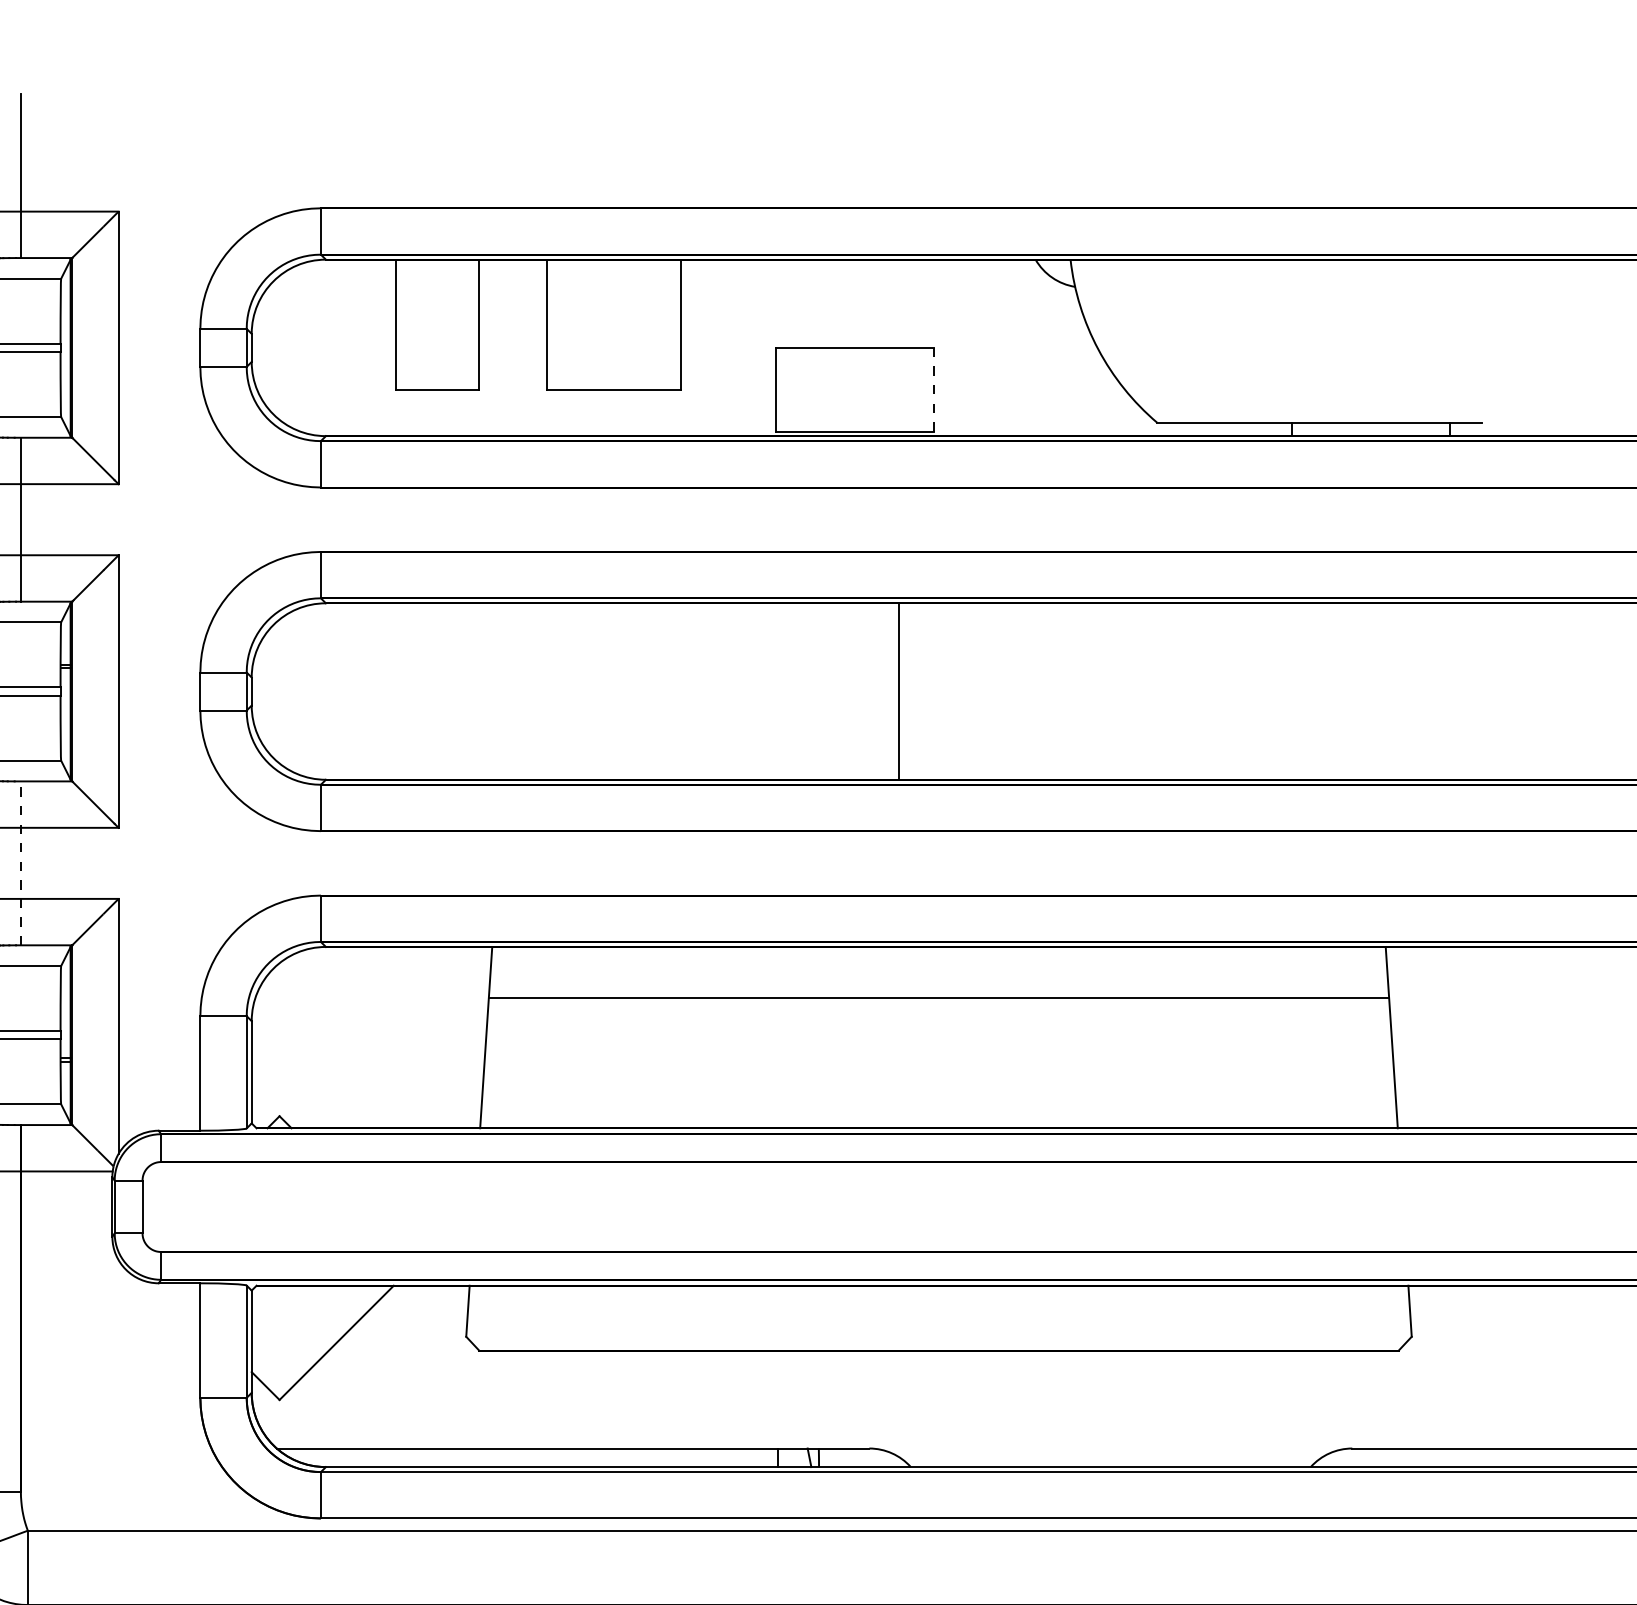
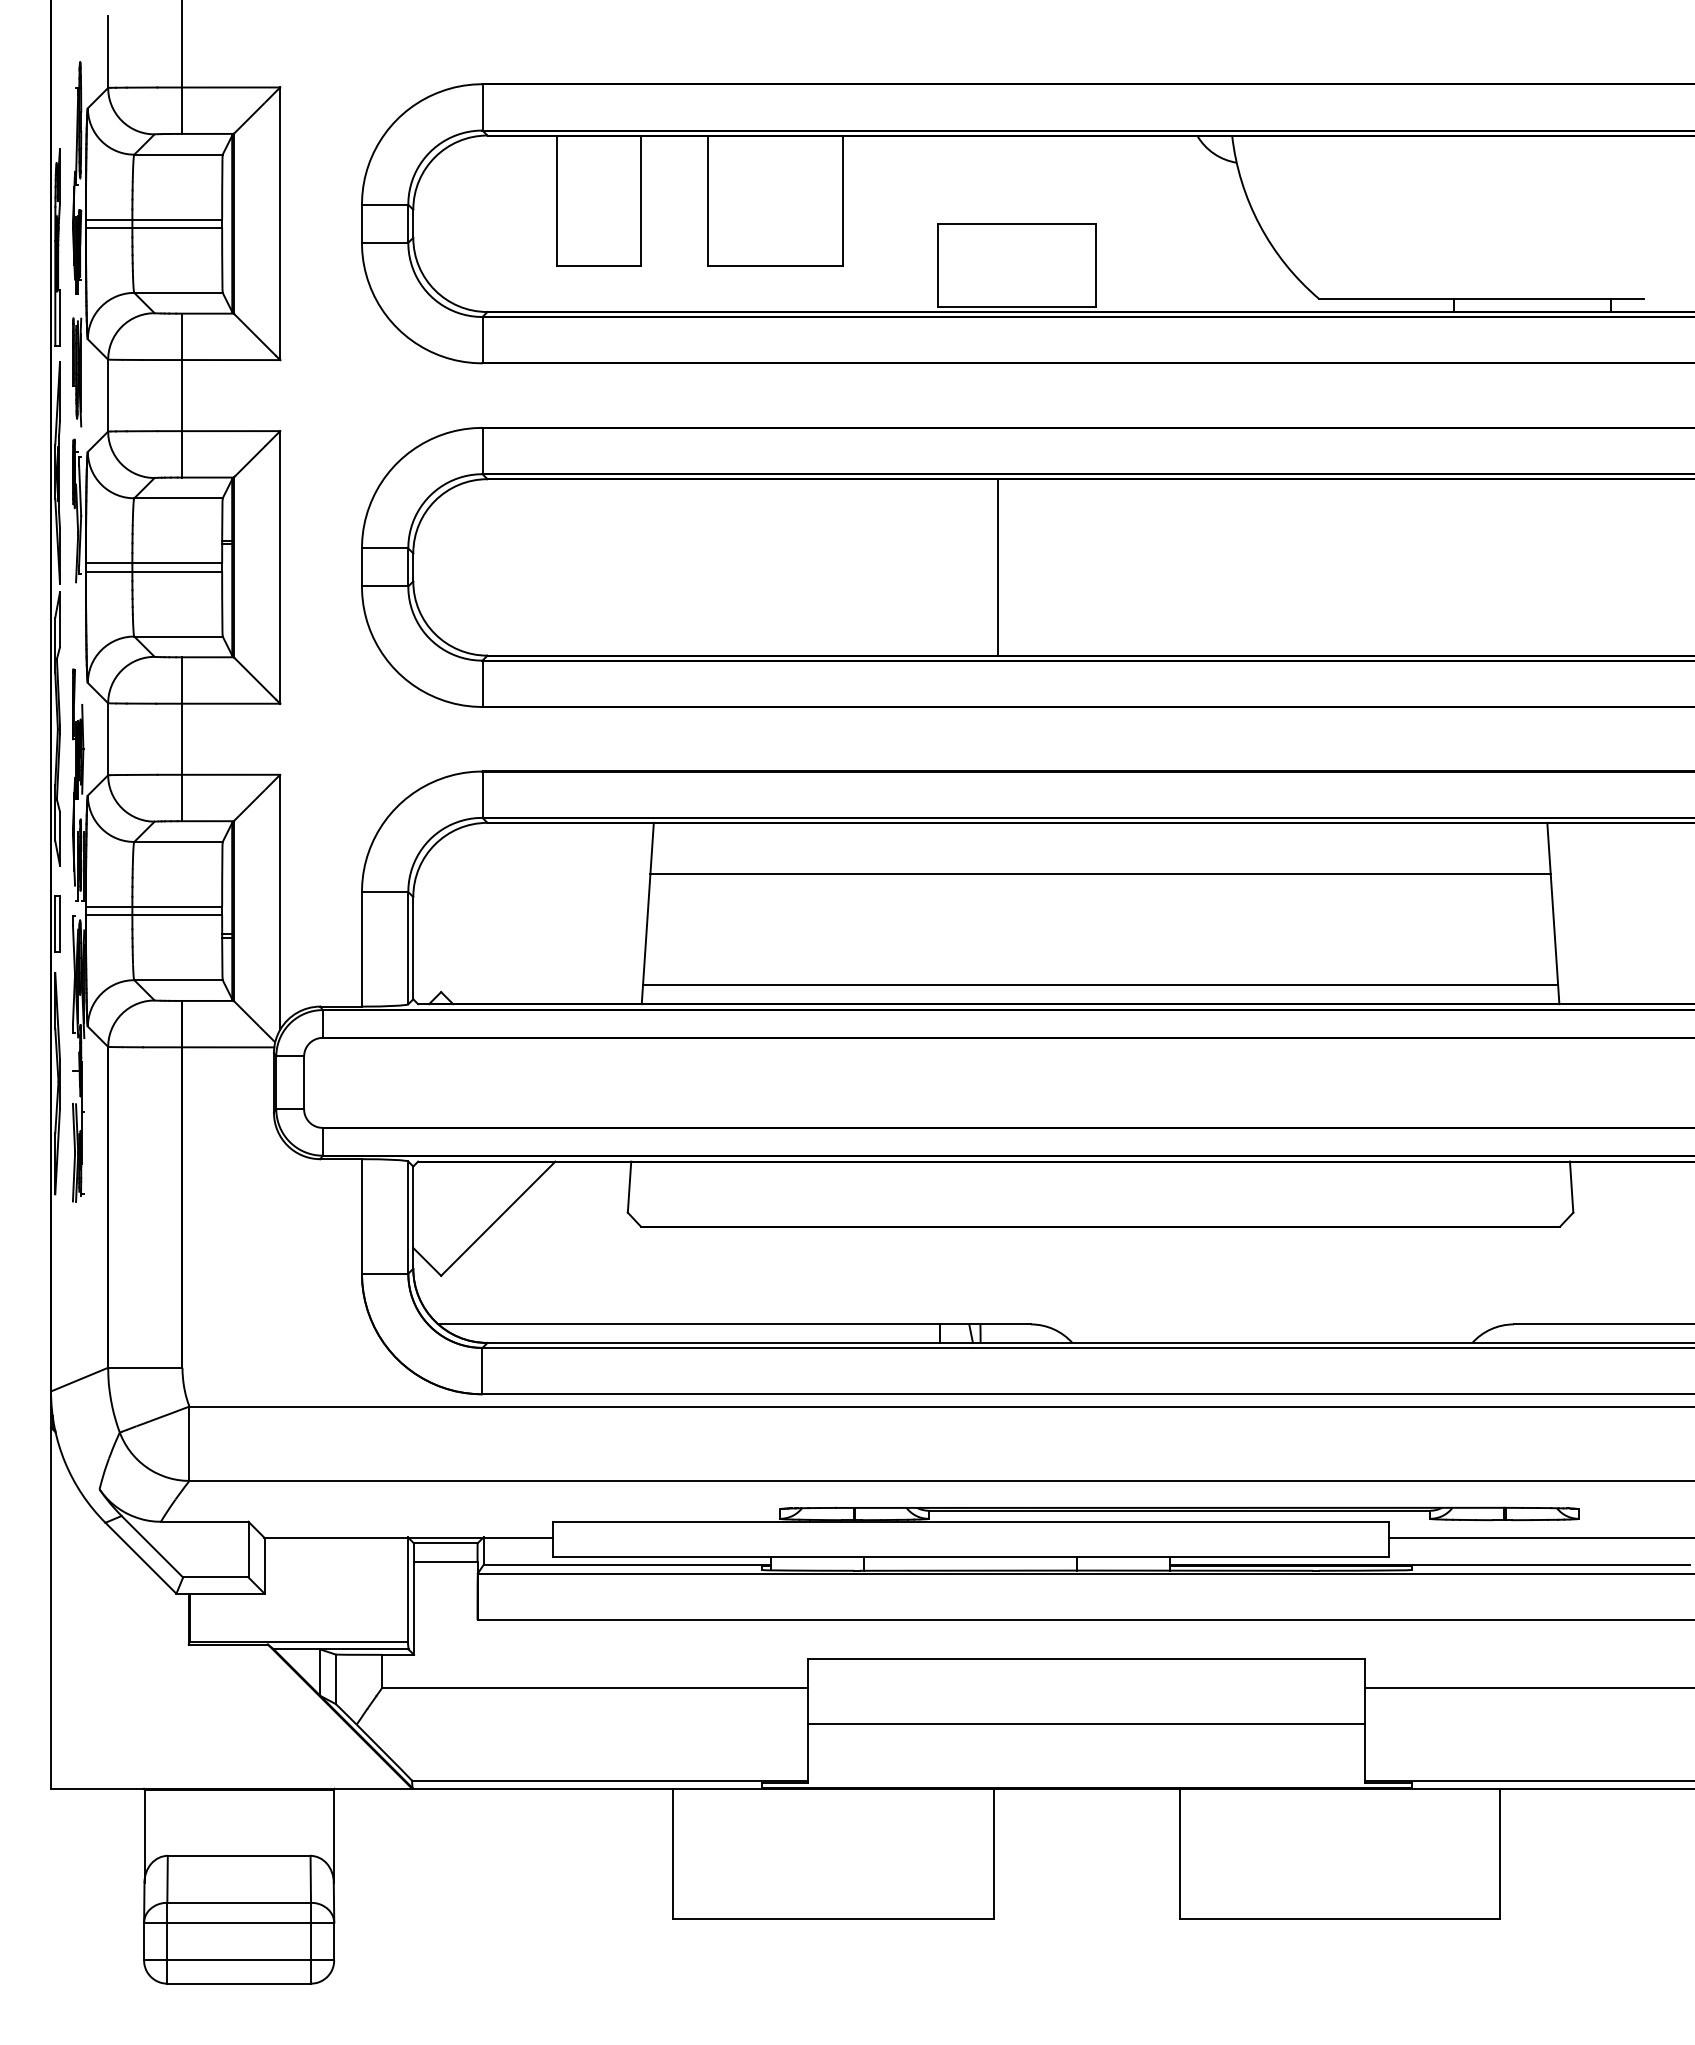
line: (933, 389) -> (1095, 265), dashed -> solid
line: (898, 691) -> (998, 567), moved
line: (20, 863) -> (182, 739), dashed -> solid
line: (938, 1109) -> (1100, 985), added

